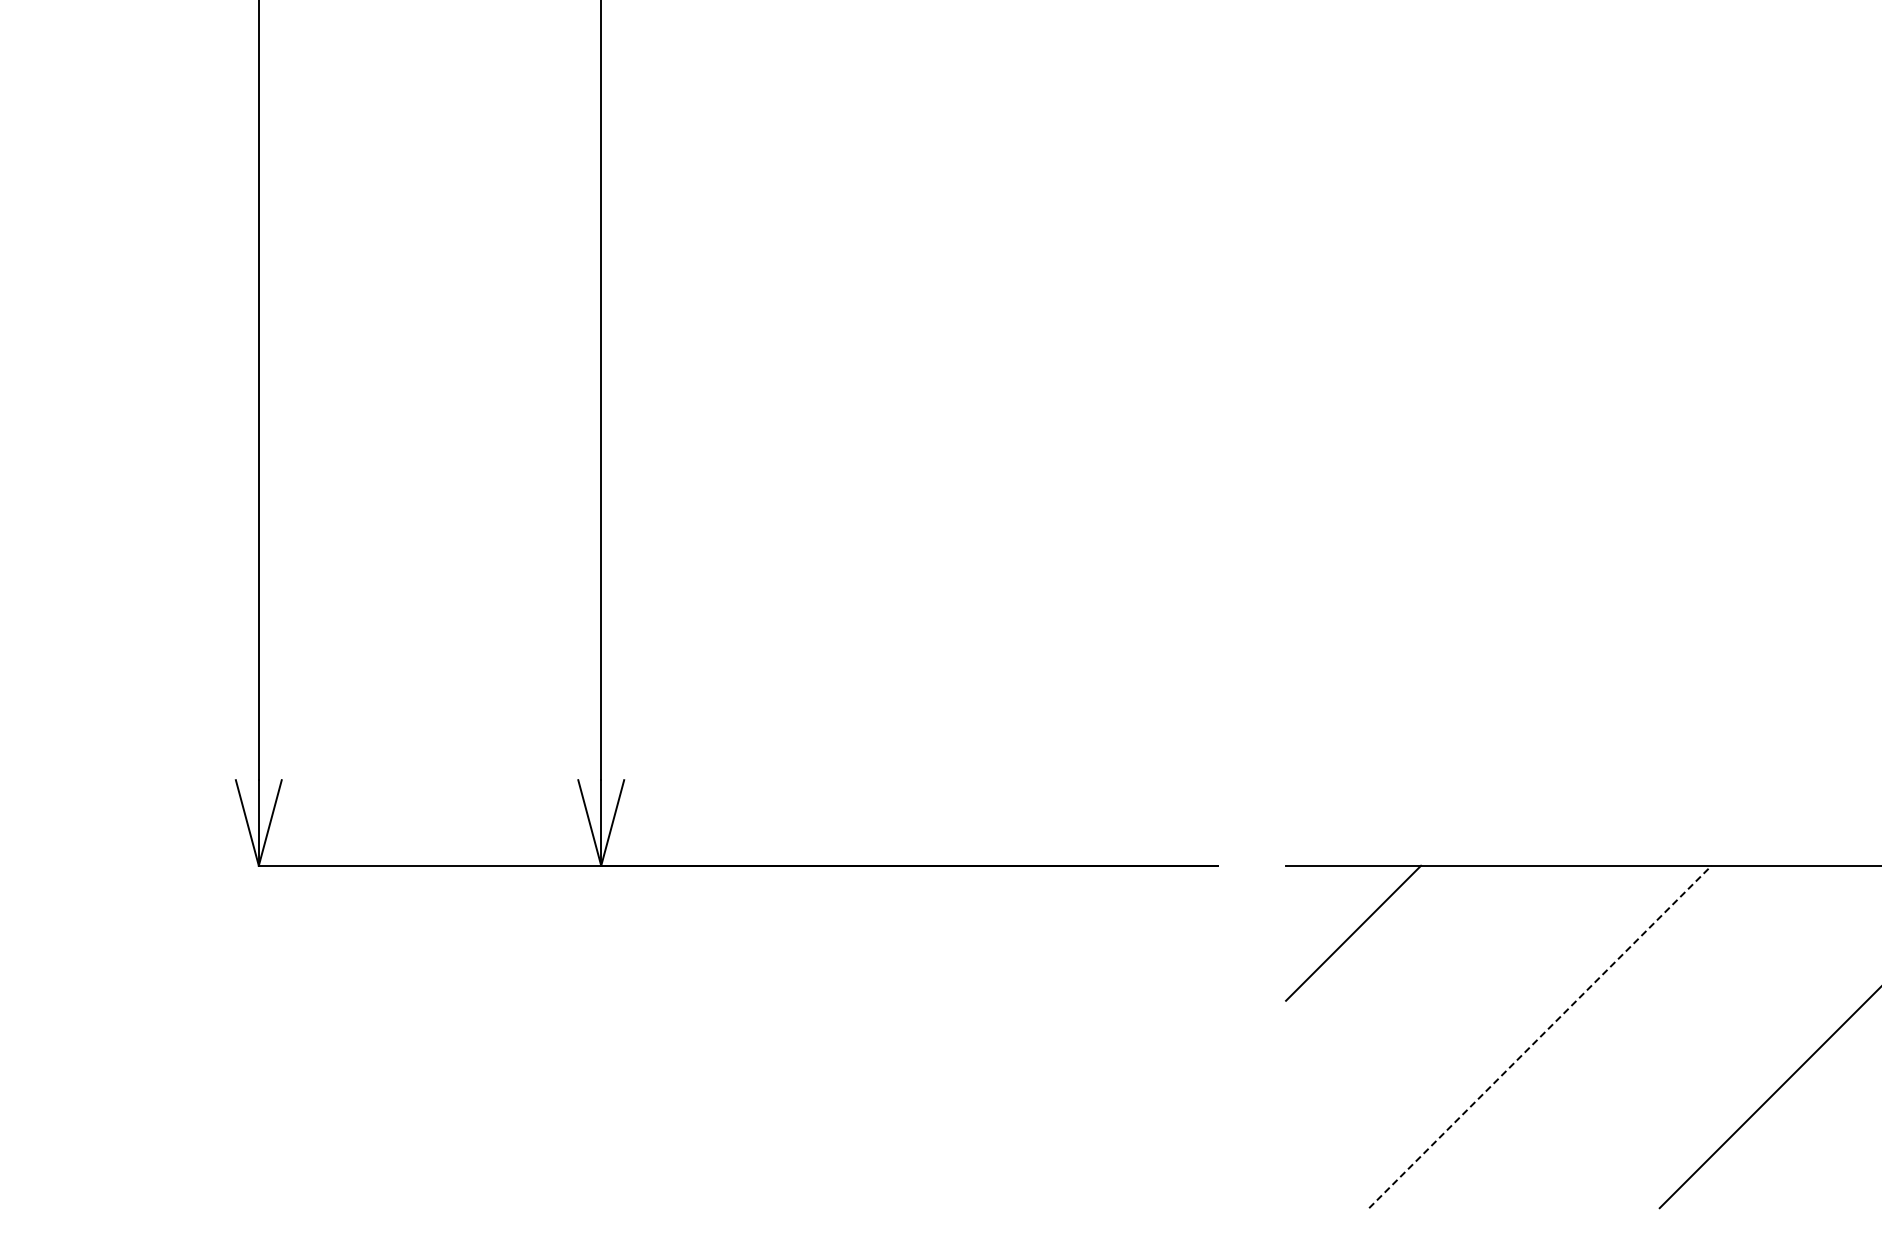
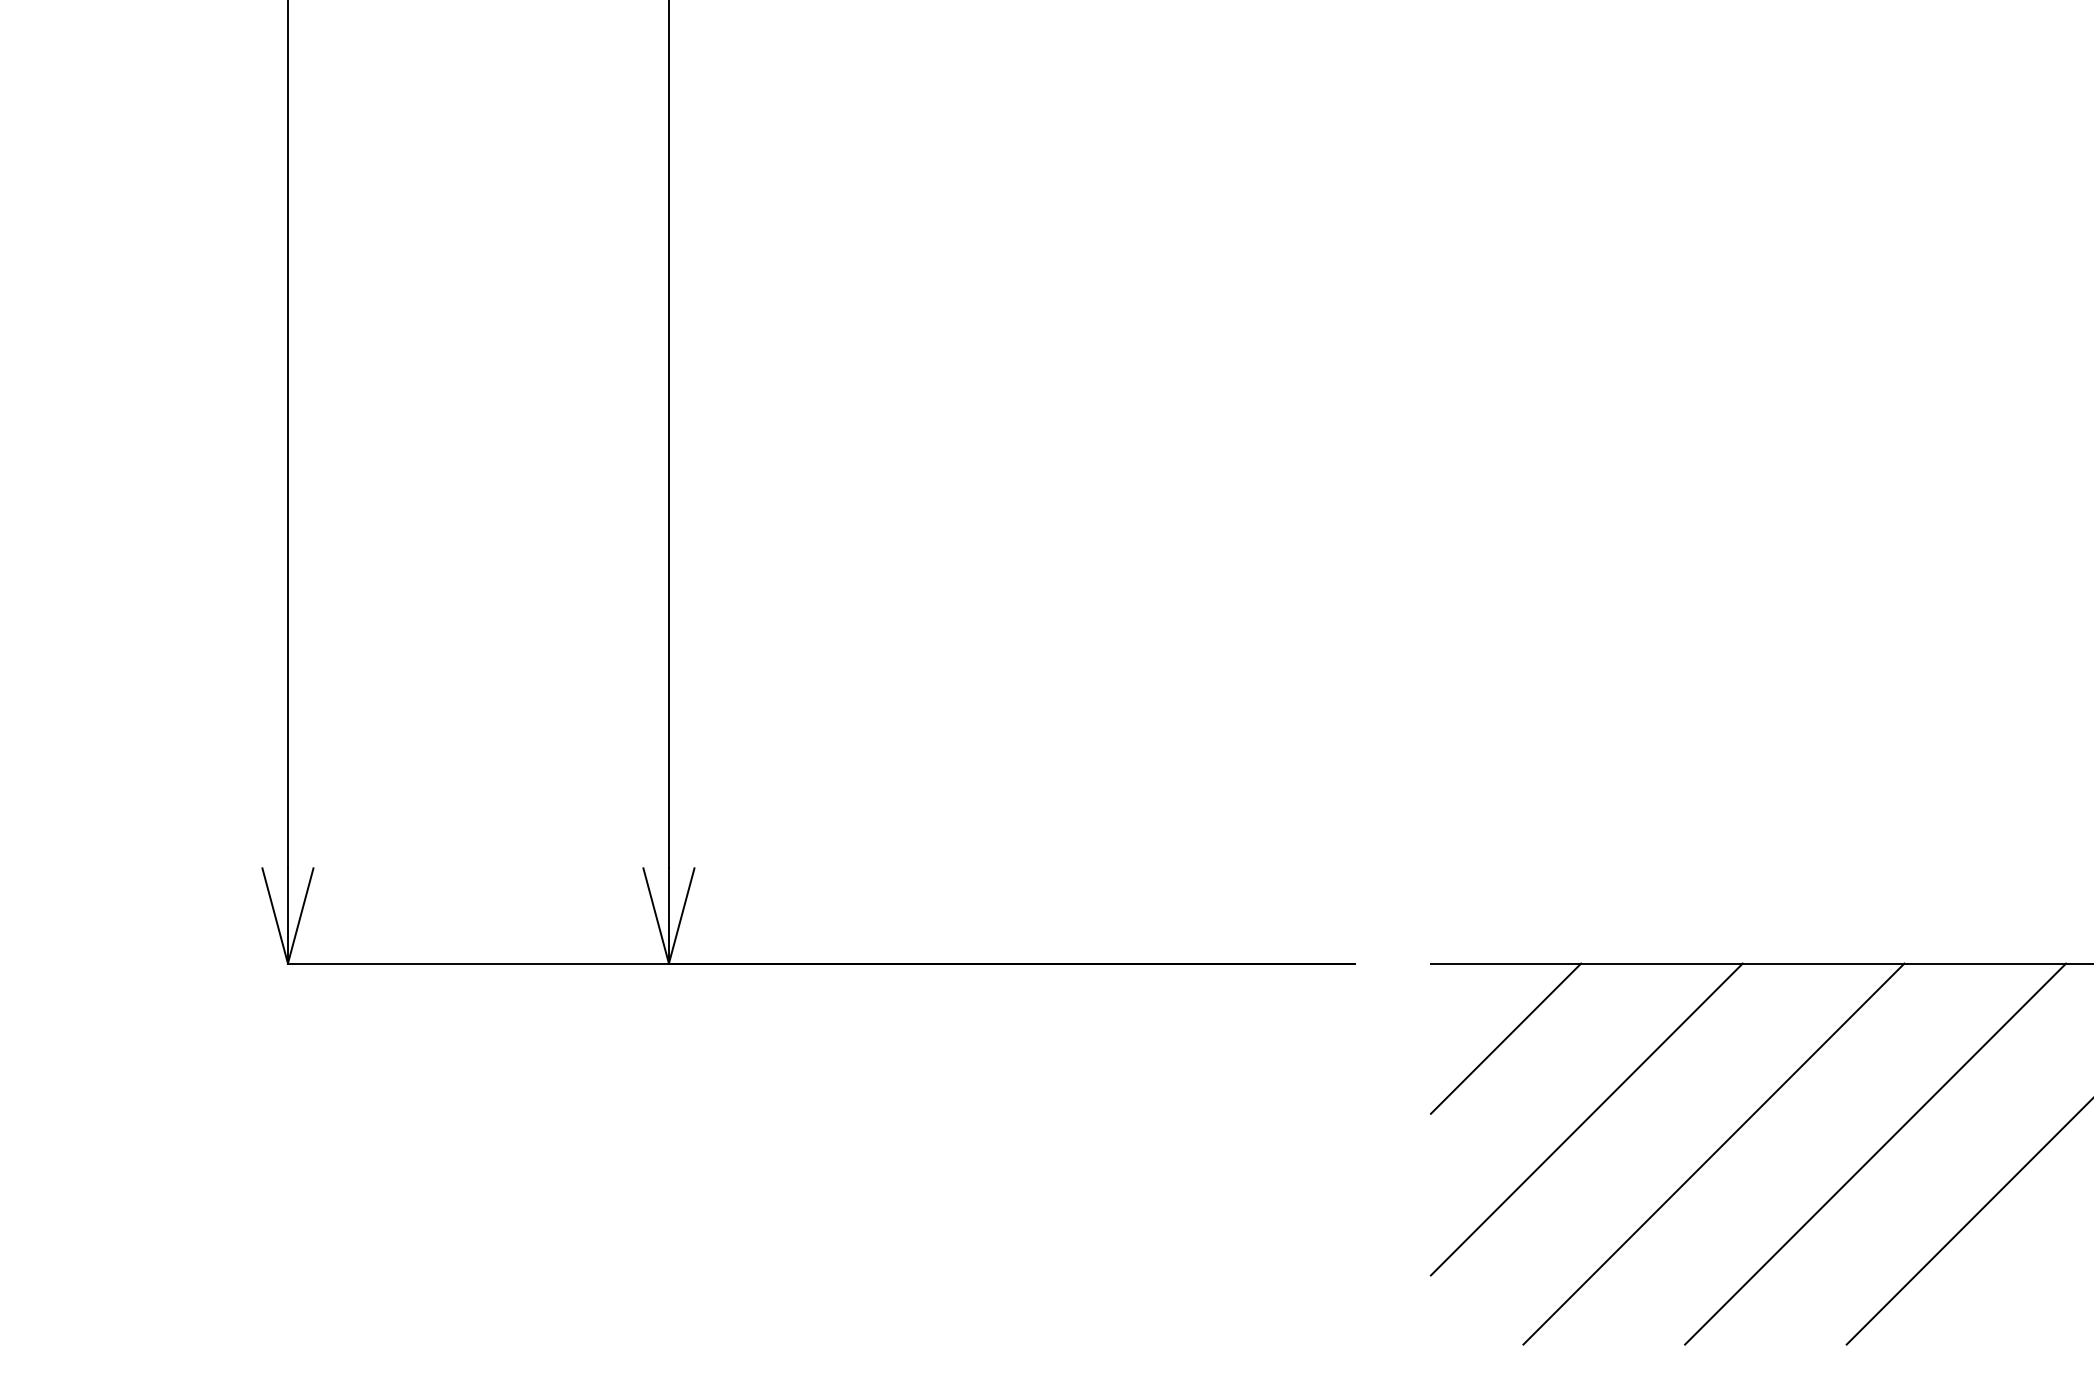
line: (1426, 1005) -> (1587, 1119), added
line: (1540, 1036) -> (1714, 1153), dashed -> solid
line: (1685, 1036) -> (1875, 1153), added

